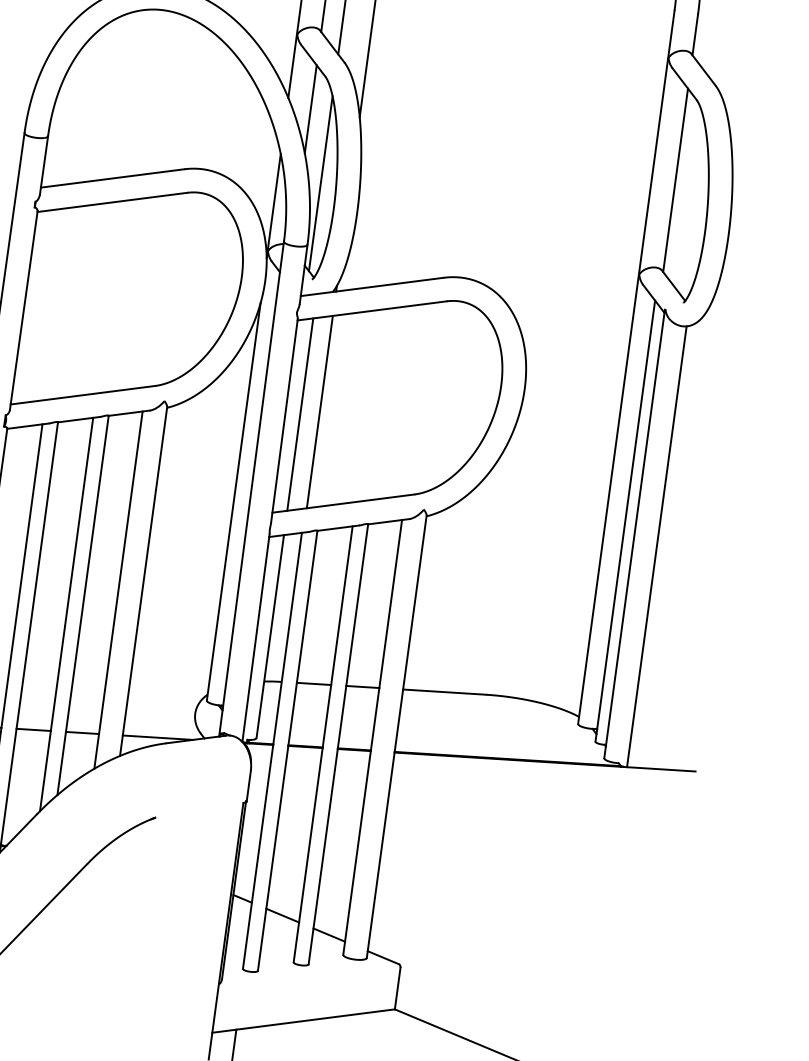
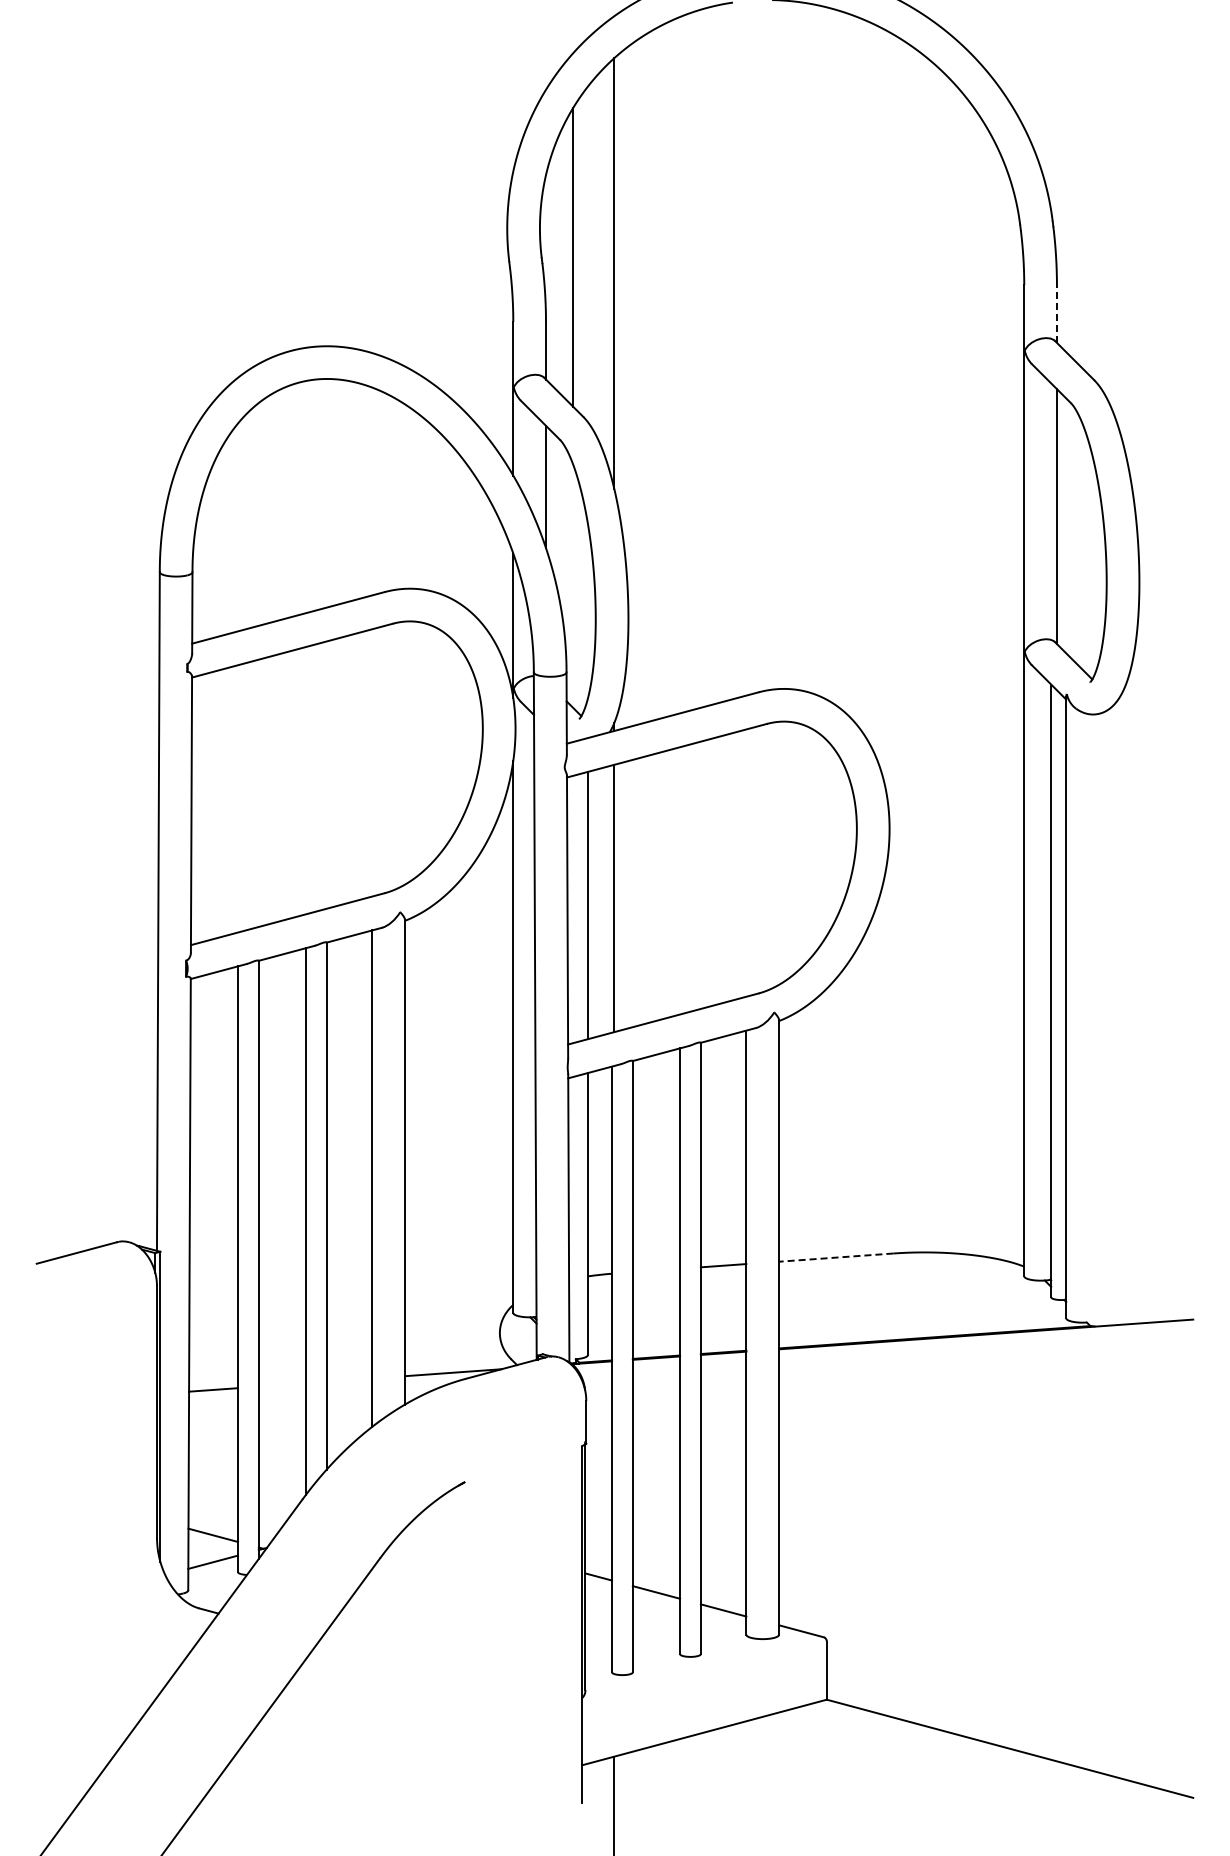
line: (694, 34) -> (1056, 314), solid -> dashed
line: (320, 183) -> (573, 586), removed
line: (656, 546) -> (1098, 1019), removed
line: (314, 683) -> (656, 1270), removed
line: (444, 691) -> (835, 1257), solid -> dashed
line: (33, 729) -> (282, 1384), removed
line: (82, 732) -> (349, 1379), removed

